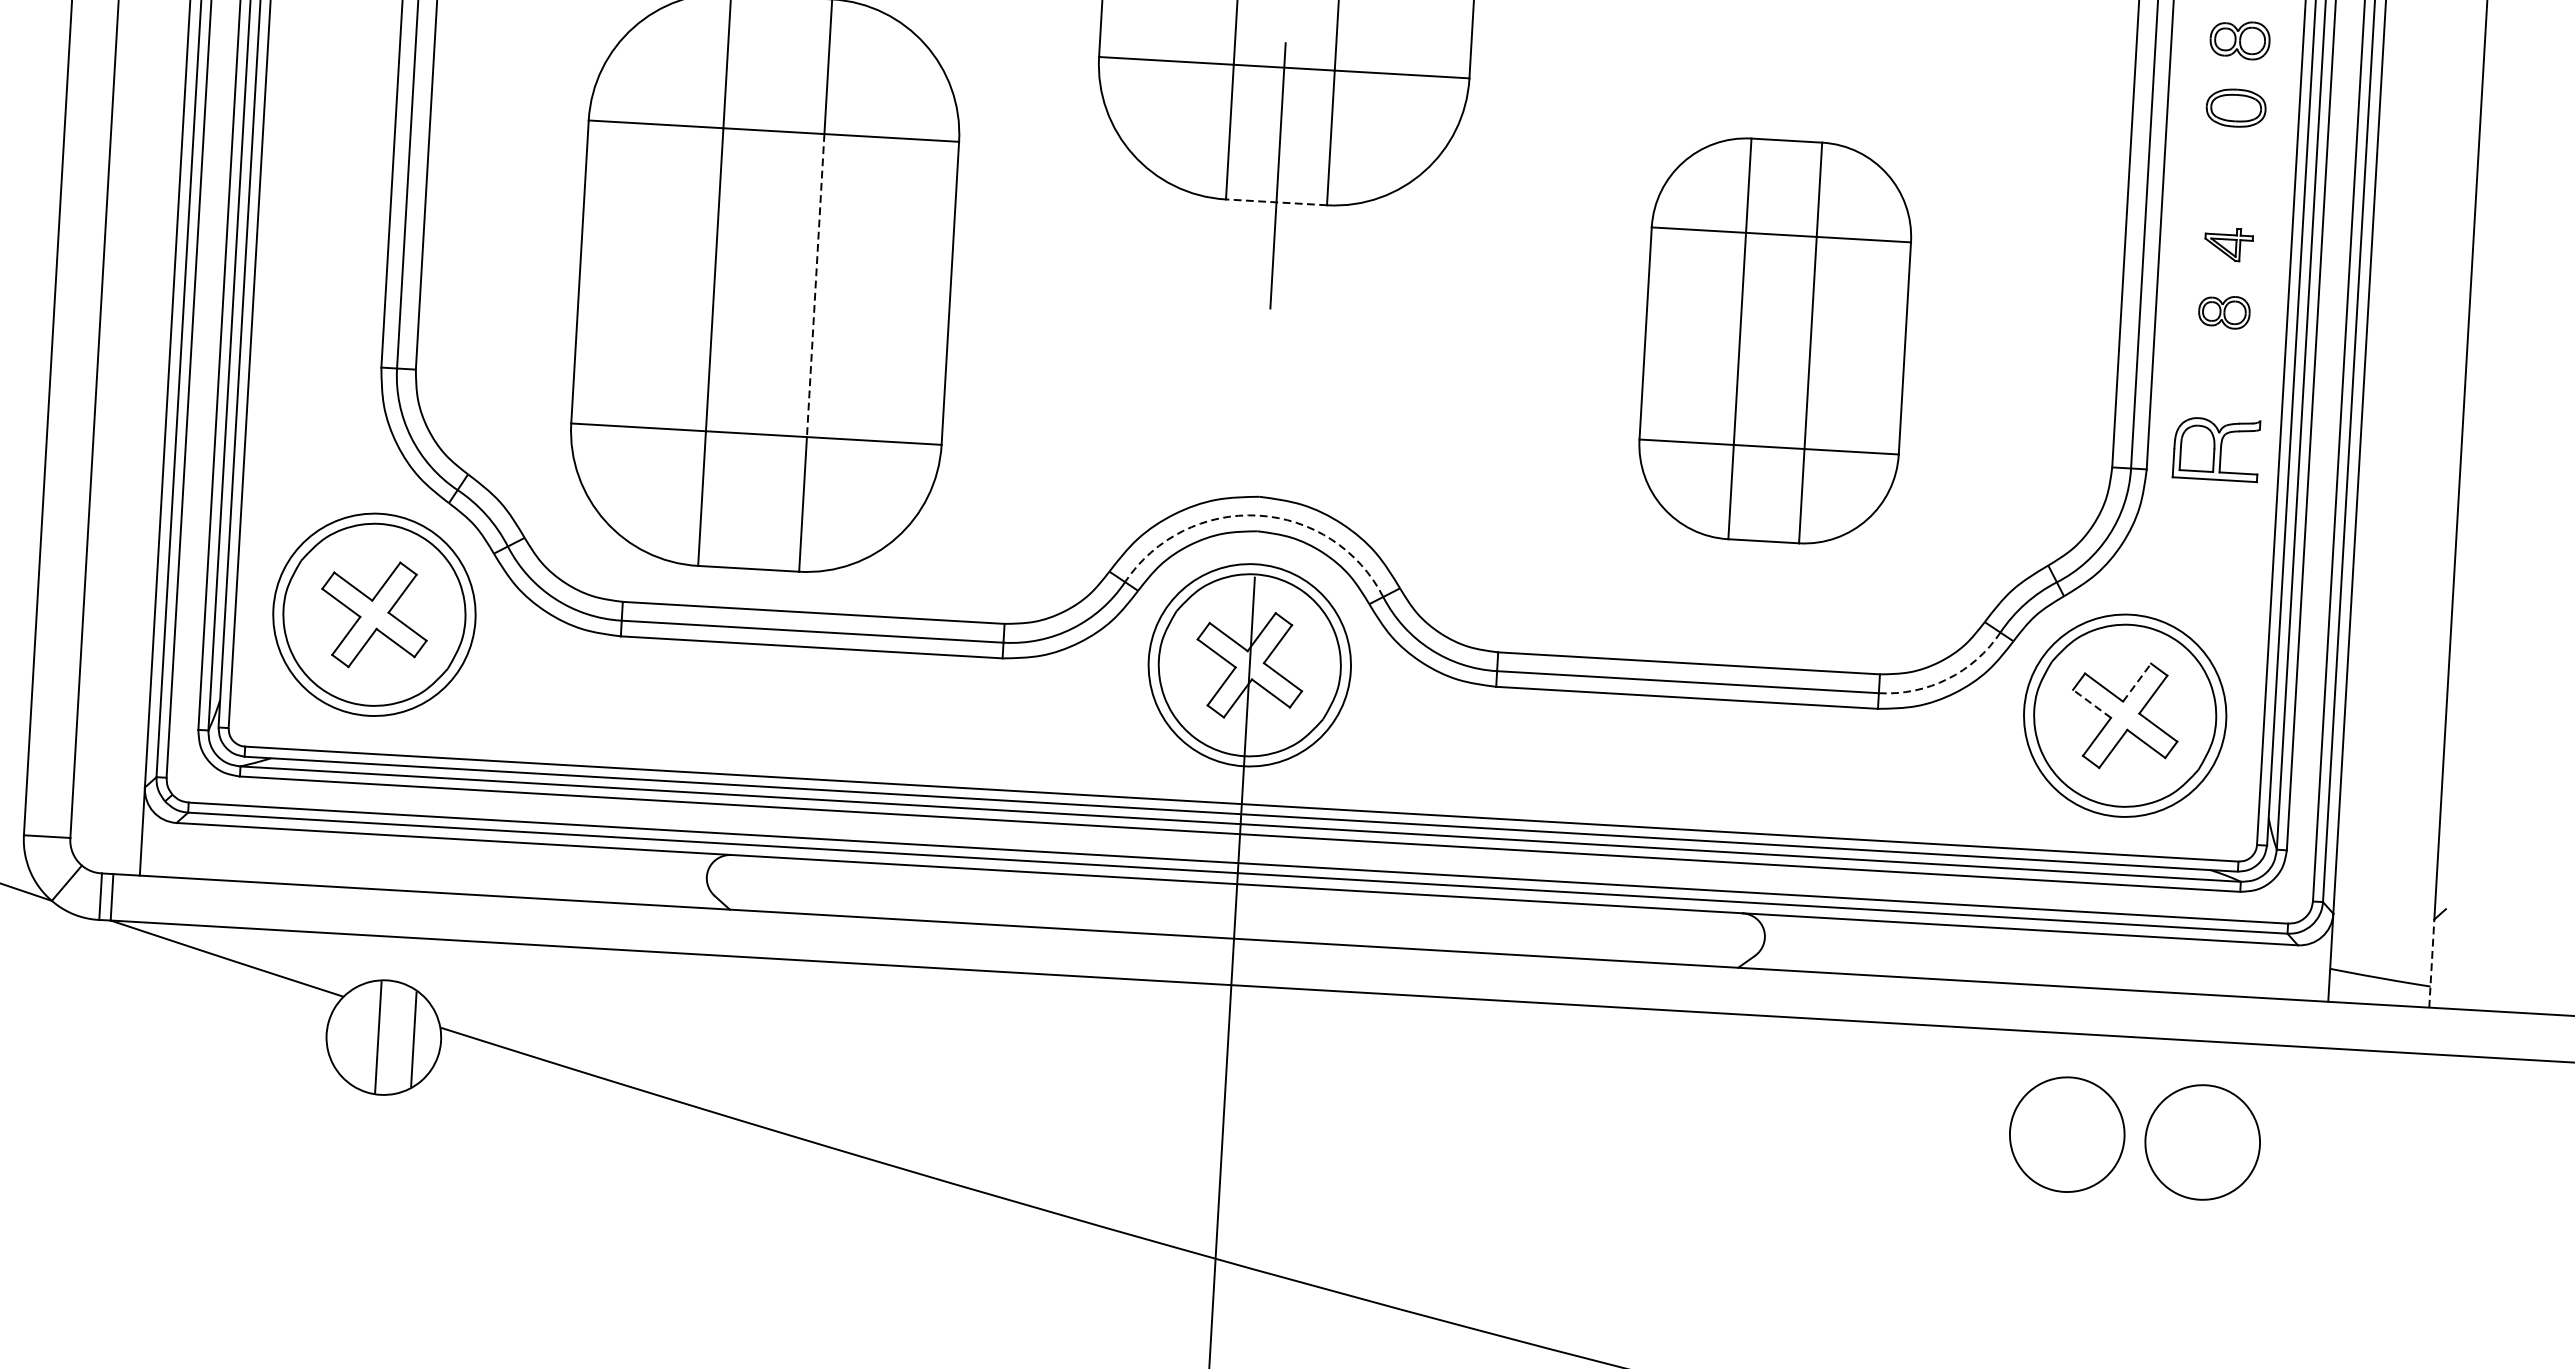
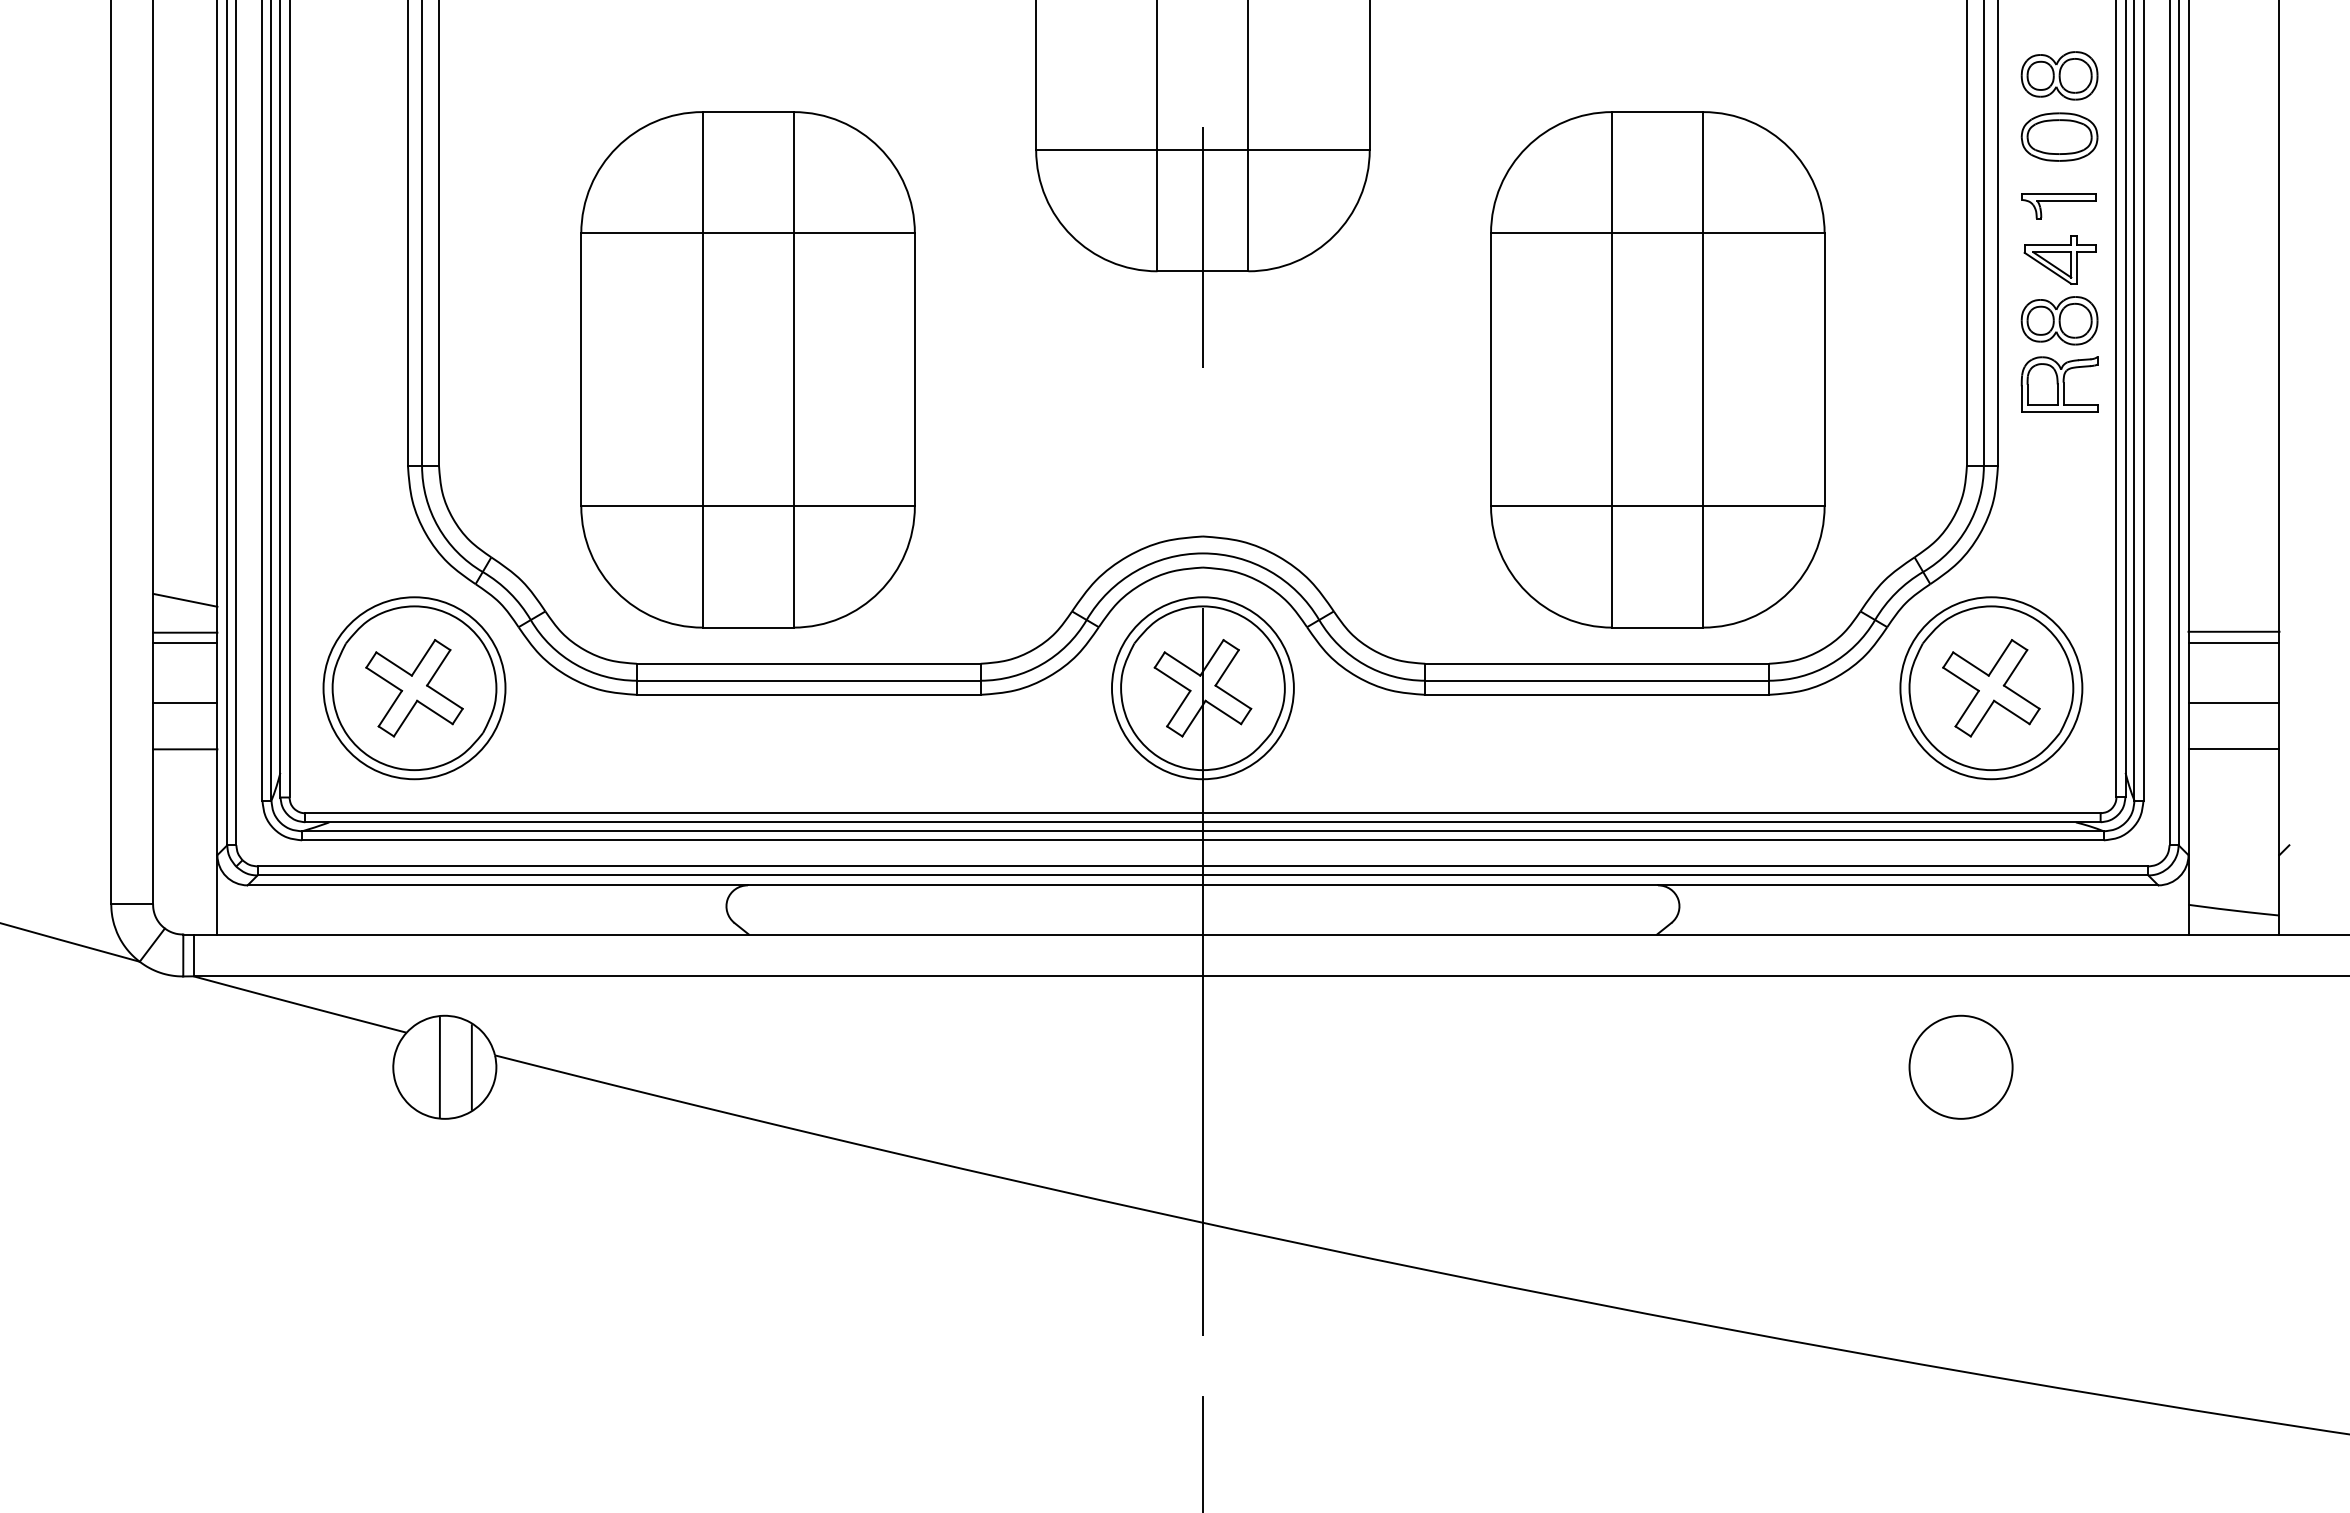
part: (2240, 39) -> (2059, 75), size x1.43
part: (2236, 107) -> (2059, 136), size x1.43
part: (2230, 185) -> (2058, 206), added
line: (1275, 202) -> (1202, 271), dashed -> solid
part: (2228, 244) -> (2059, 259), size x1.67
line: (815, 286) -> (793, 370), dashed -> solid
part: (2224, 311) -> (2059, 320), size x1.67
part: (1774, 340) -> (1657, 369), size x1.43
part: (2216, 449) -> (2059, 384), moved
line: (125, 501) -> (185, 599), added
arc: (1257, 515) -> (1202, 553), dashed -> solid
line: (123, 538) -> (185, 632), added
line: (123, 549) -> (185, 642), added
line: (119, 617) -> (185, 703), added
line: (116, 668) -> (185, 749), added
line: (2397, 668) -> (2233, 631), added
arc: (1948, 679) -> (1830, 664), dashed -> solid
line: (2396, 680) -> (2233, 642), added
line: (2137, 682) -> (2000, 657), dashed -> solid
line: (2091, 704) -> (1960, 679), dashed -> solid
line: (2393, 748) -> (2233, 703), added
line: (2390, 798) -> (2233, 748), added
line: (2431, 963) -> (2279, 894), dashed -> solid
part: (2202, 1141) -> (2082, 1066), removed

